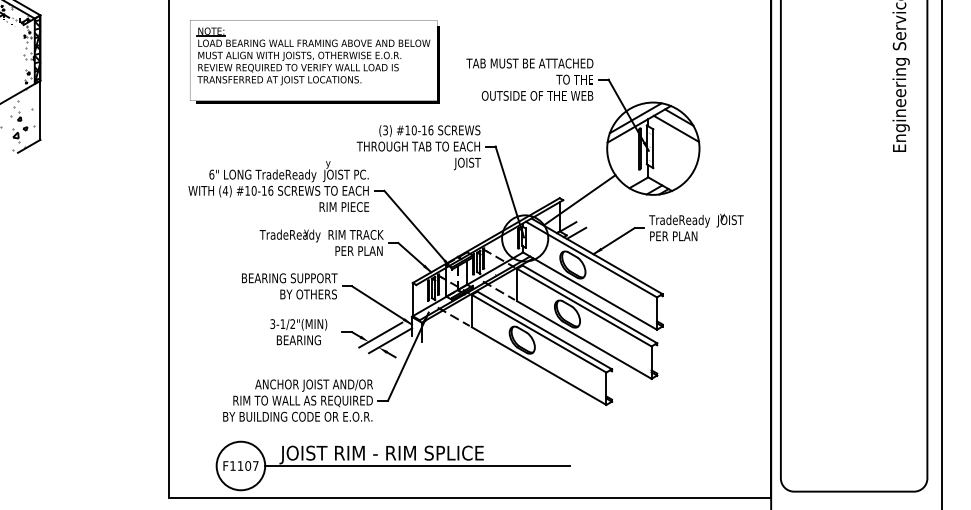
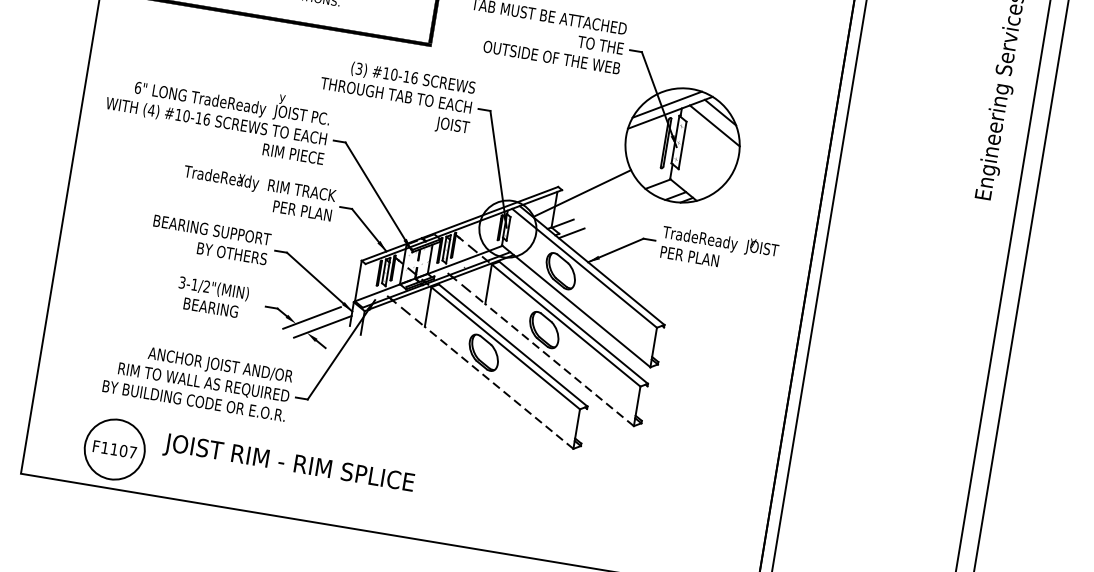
line: (584, 340) -> (559, 365), solid -> dashed
line: (539, 366) -> (499, 388), solid -> dashed
line: (417, 466) -> (330, 485), removed

